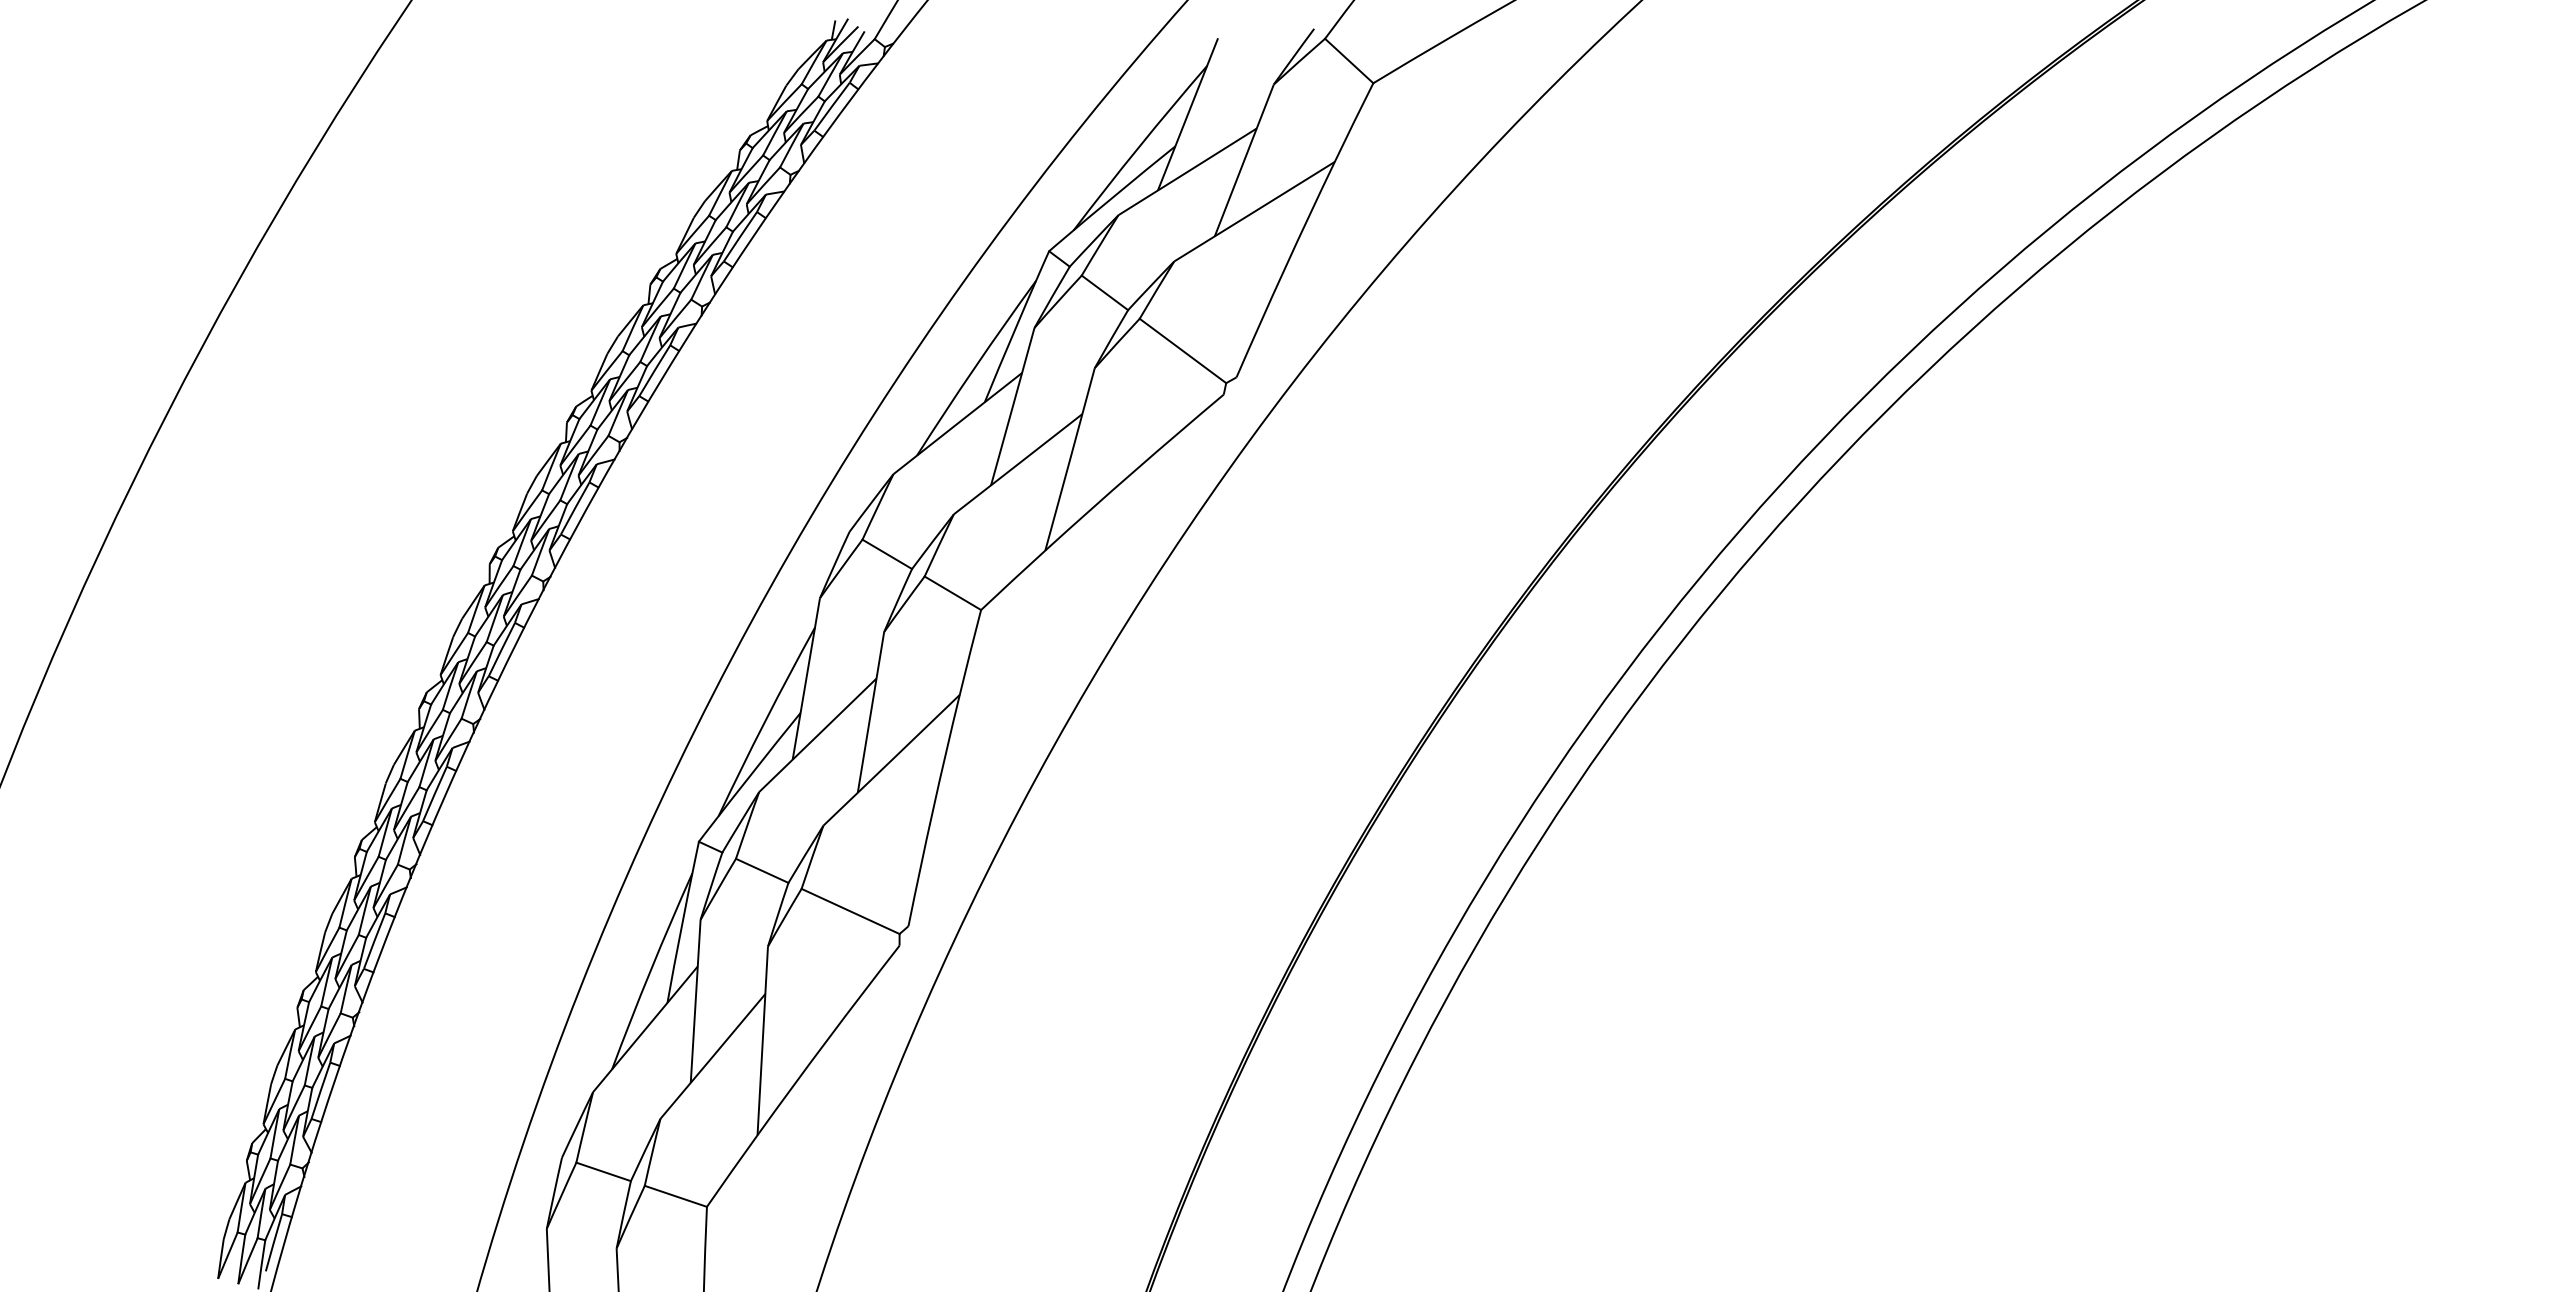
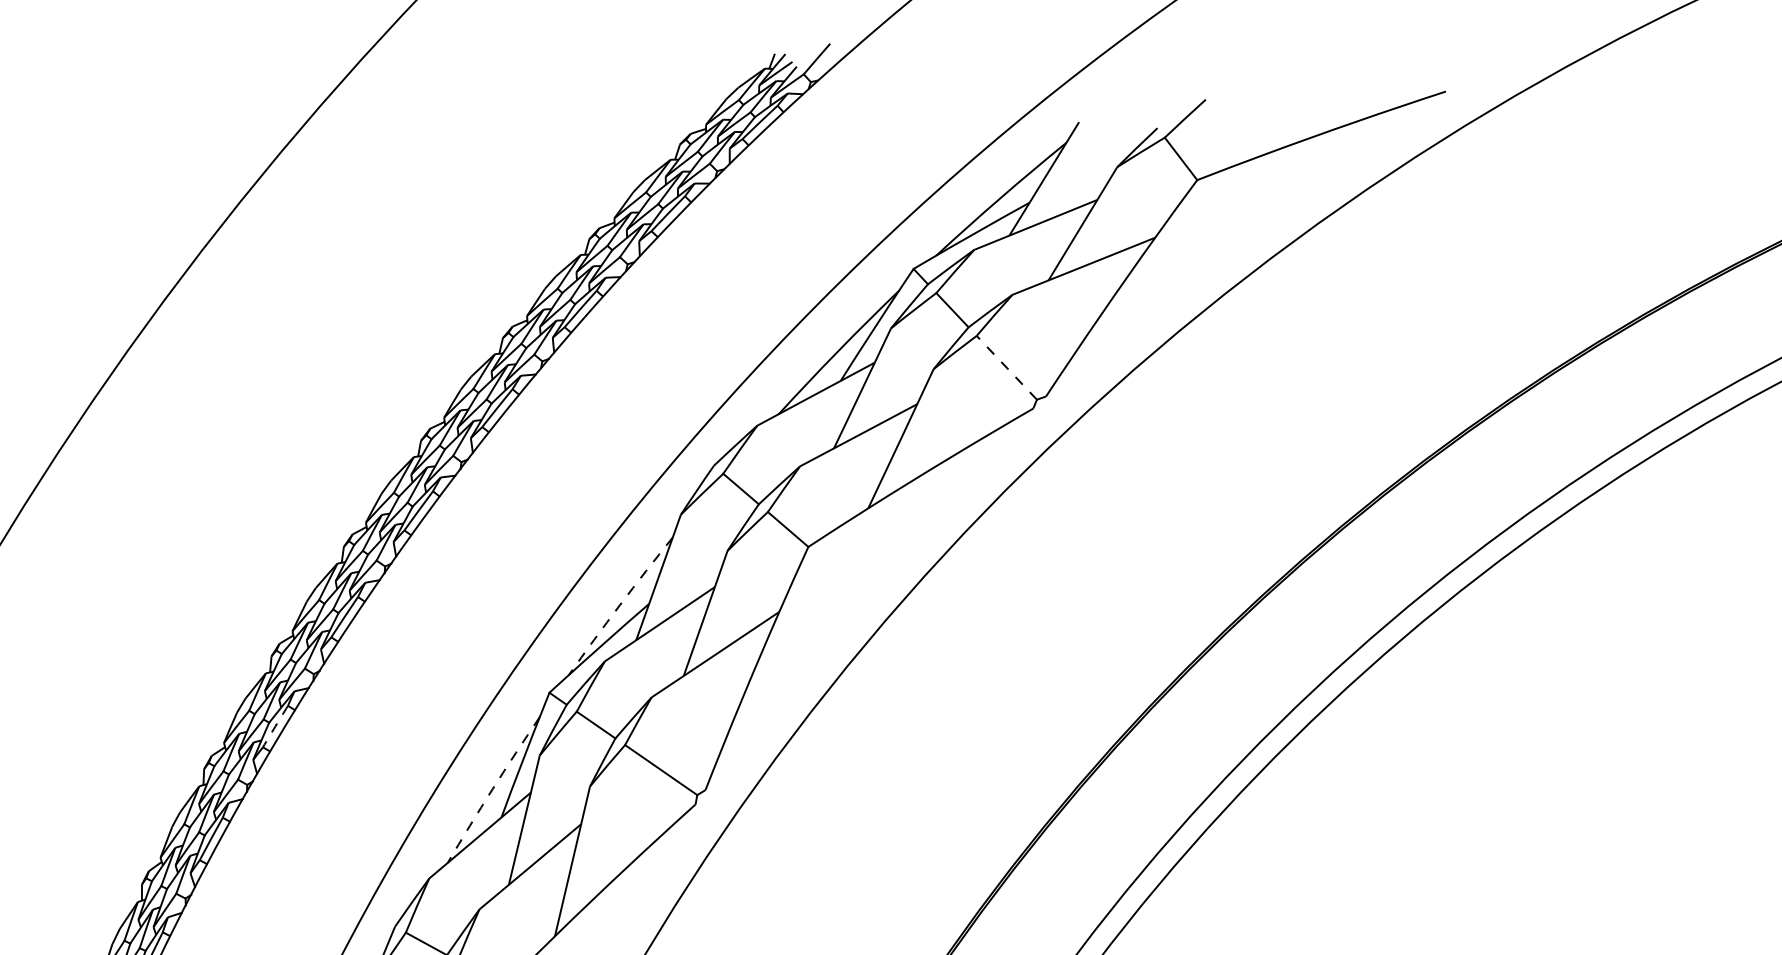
line: (1182, 350) -> (1006, 367), solid -> dashed
arc: (765, 721) -> (619, 605), solid -> dashed
arc: (374, 941) -> (275, 726), solid -> dashed
arc: (650, 970) -> (492, 789), solid -> dashed

